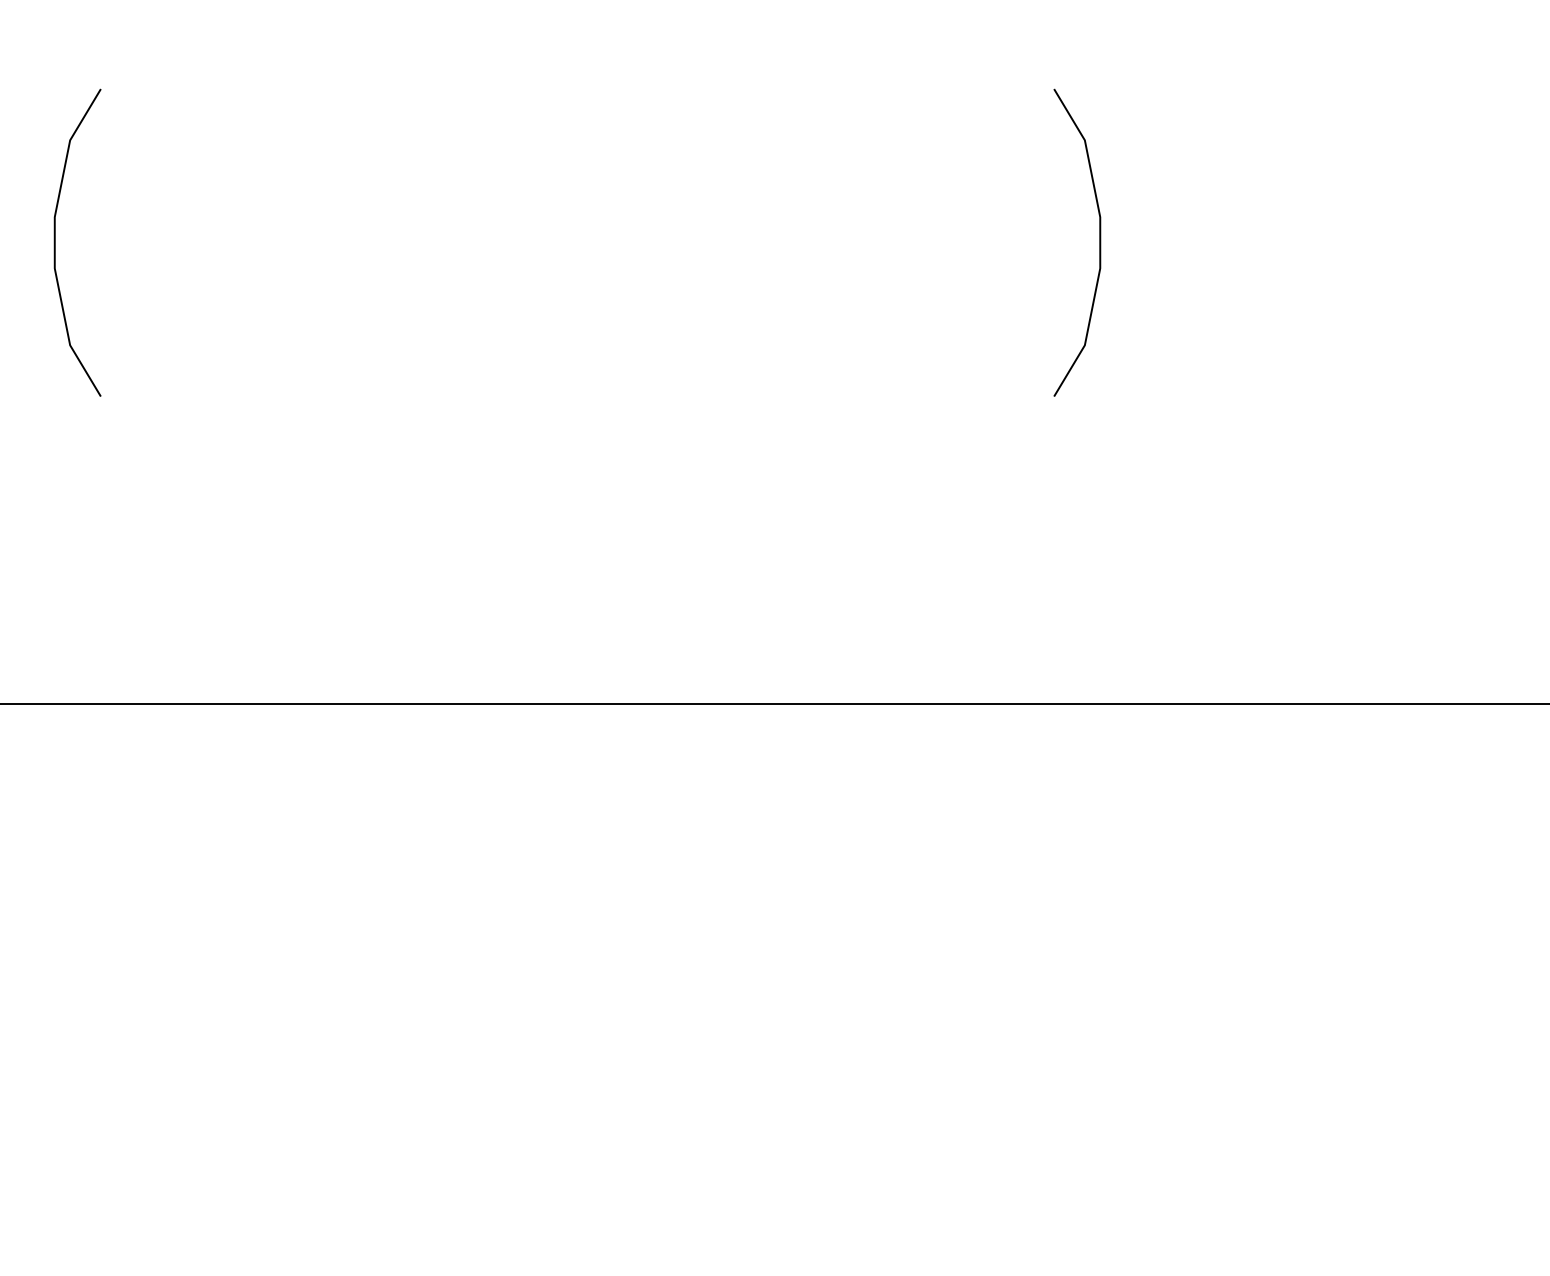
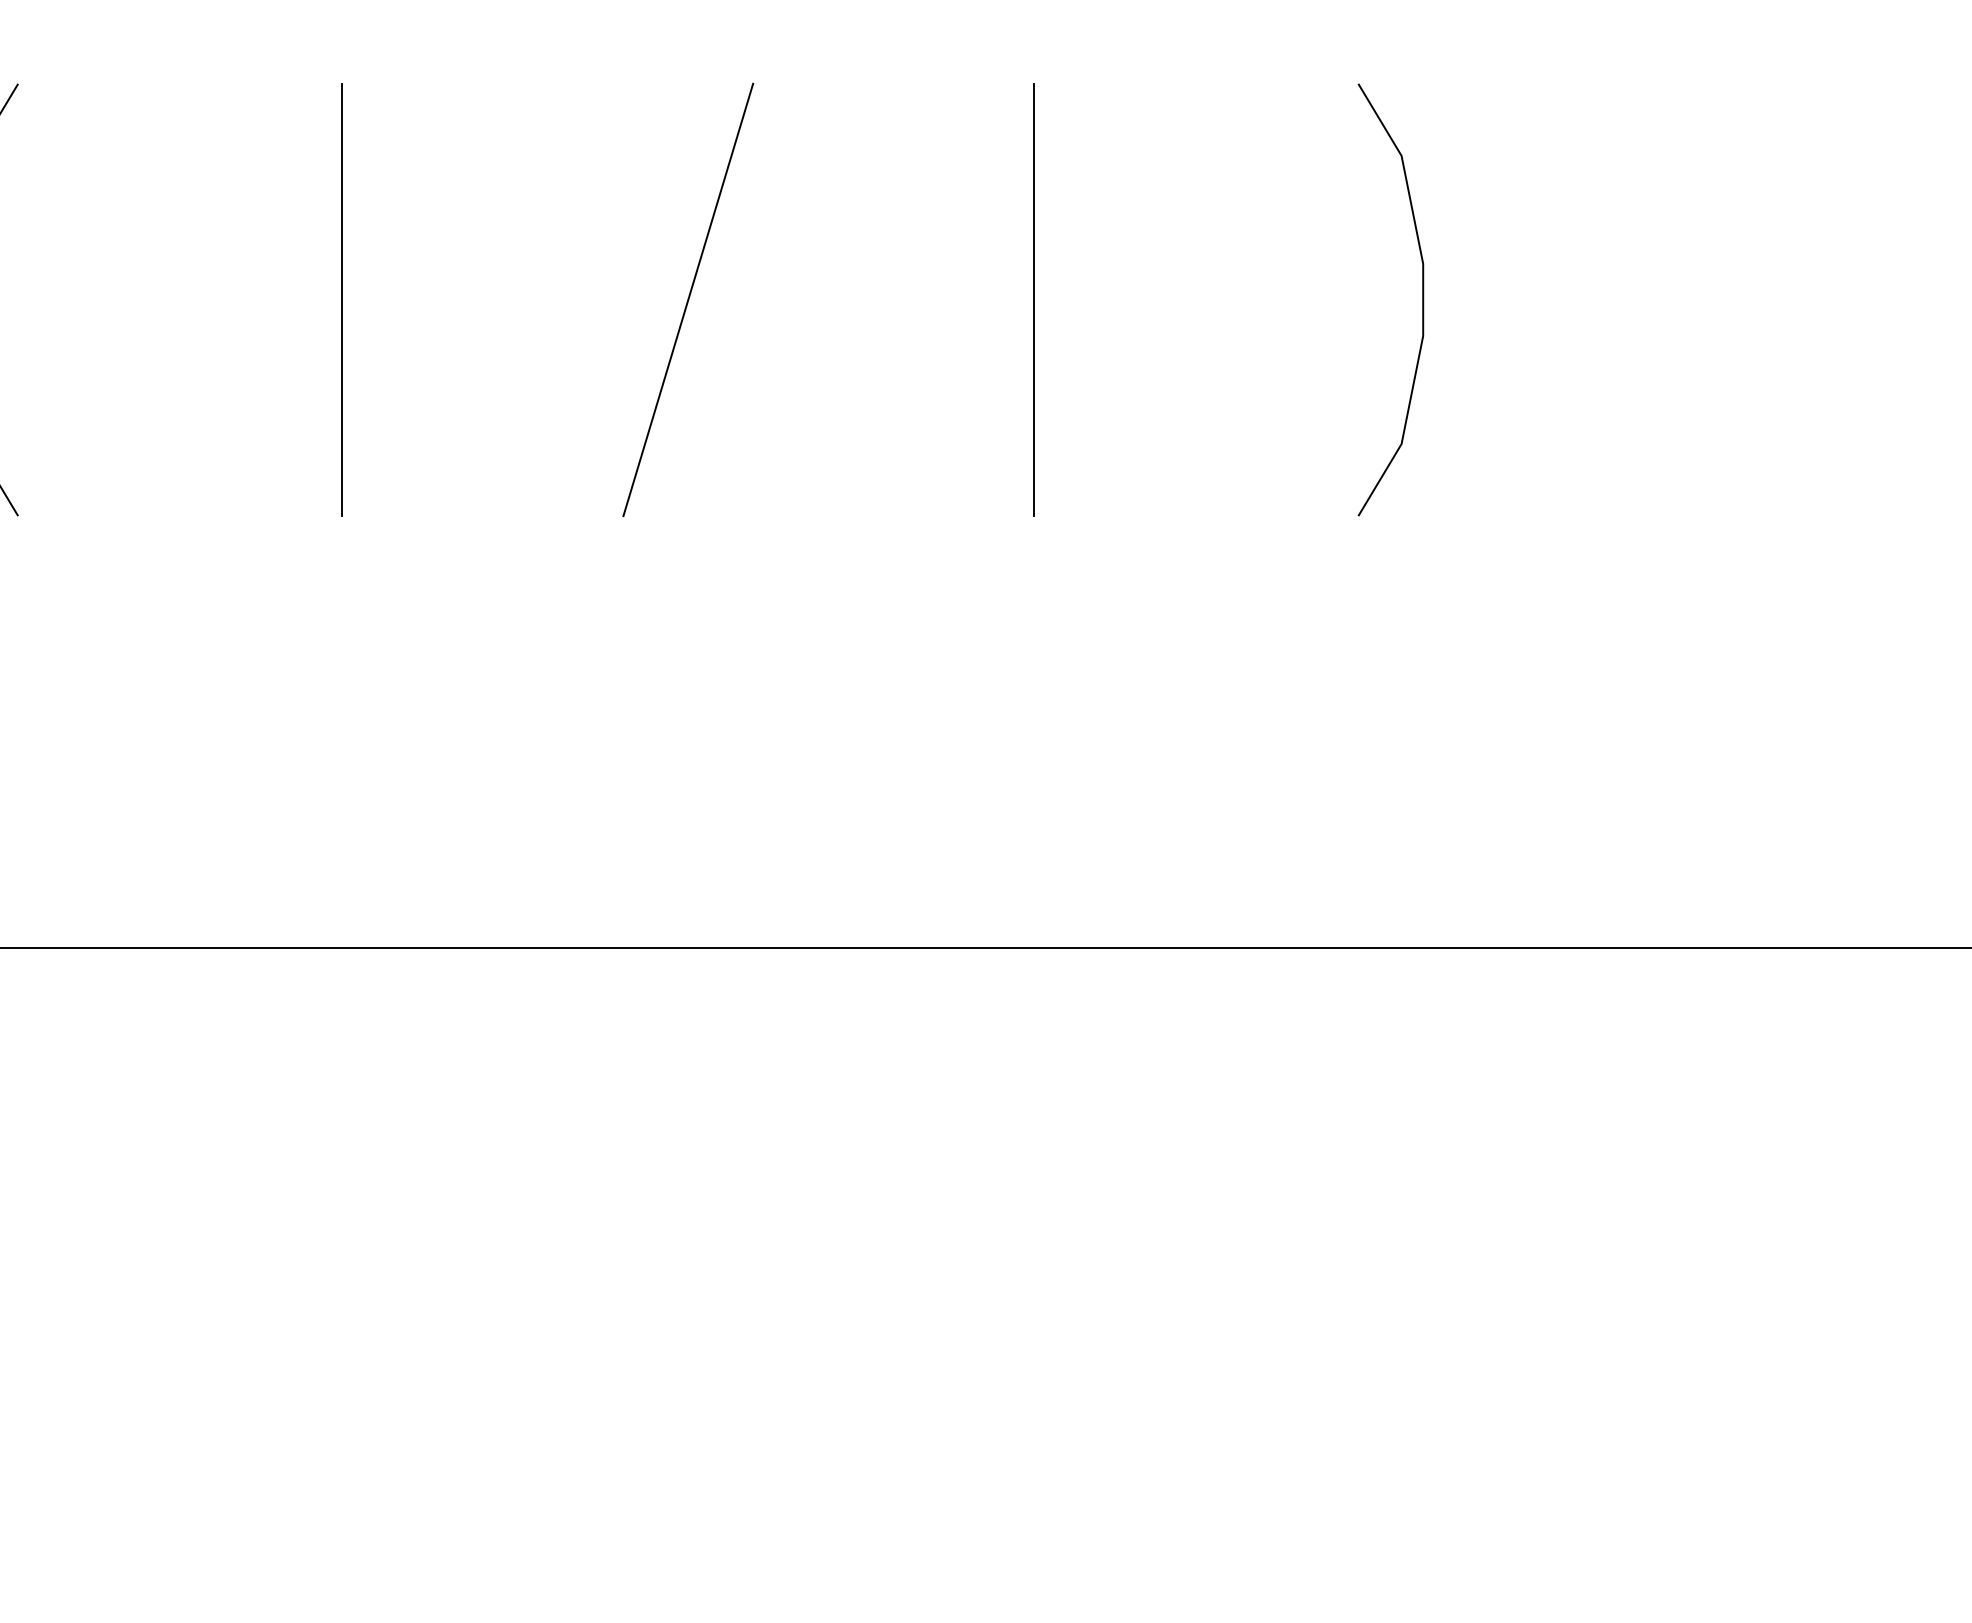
line: (331, 242) -> (342, 299), added
line: (577, 242) -> (688, 299), added
line: (823, 242) -> (1034, 299), added

